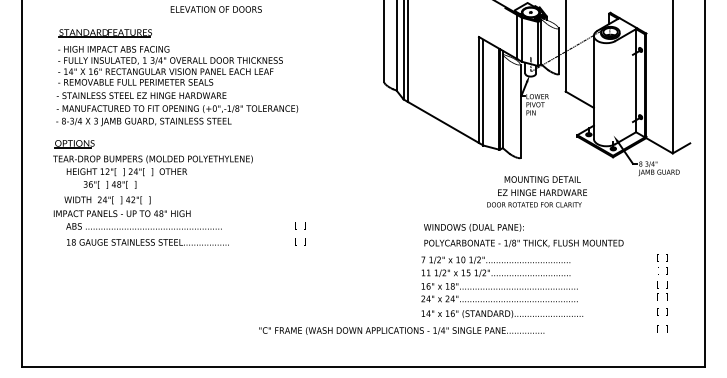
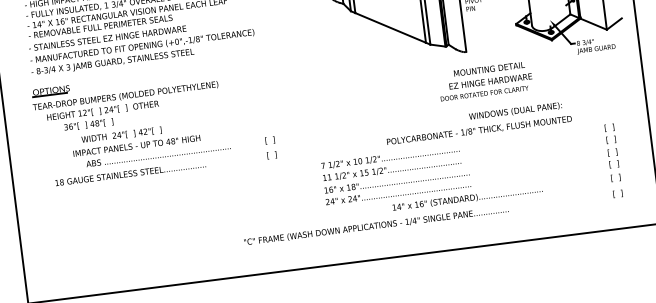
text: (137, 212) -> (150, 142), moved
text: (473, 227) -> (515, 111), moved
text: (499, 279) -> (396, 175), moved

